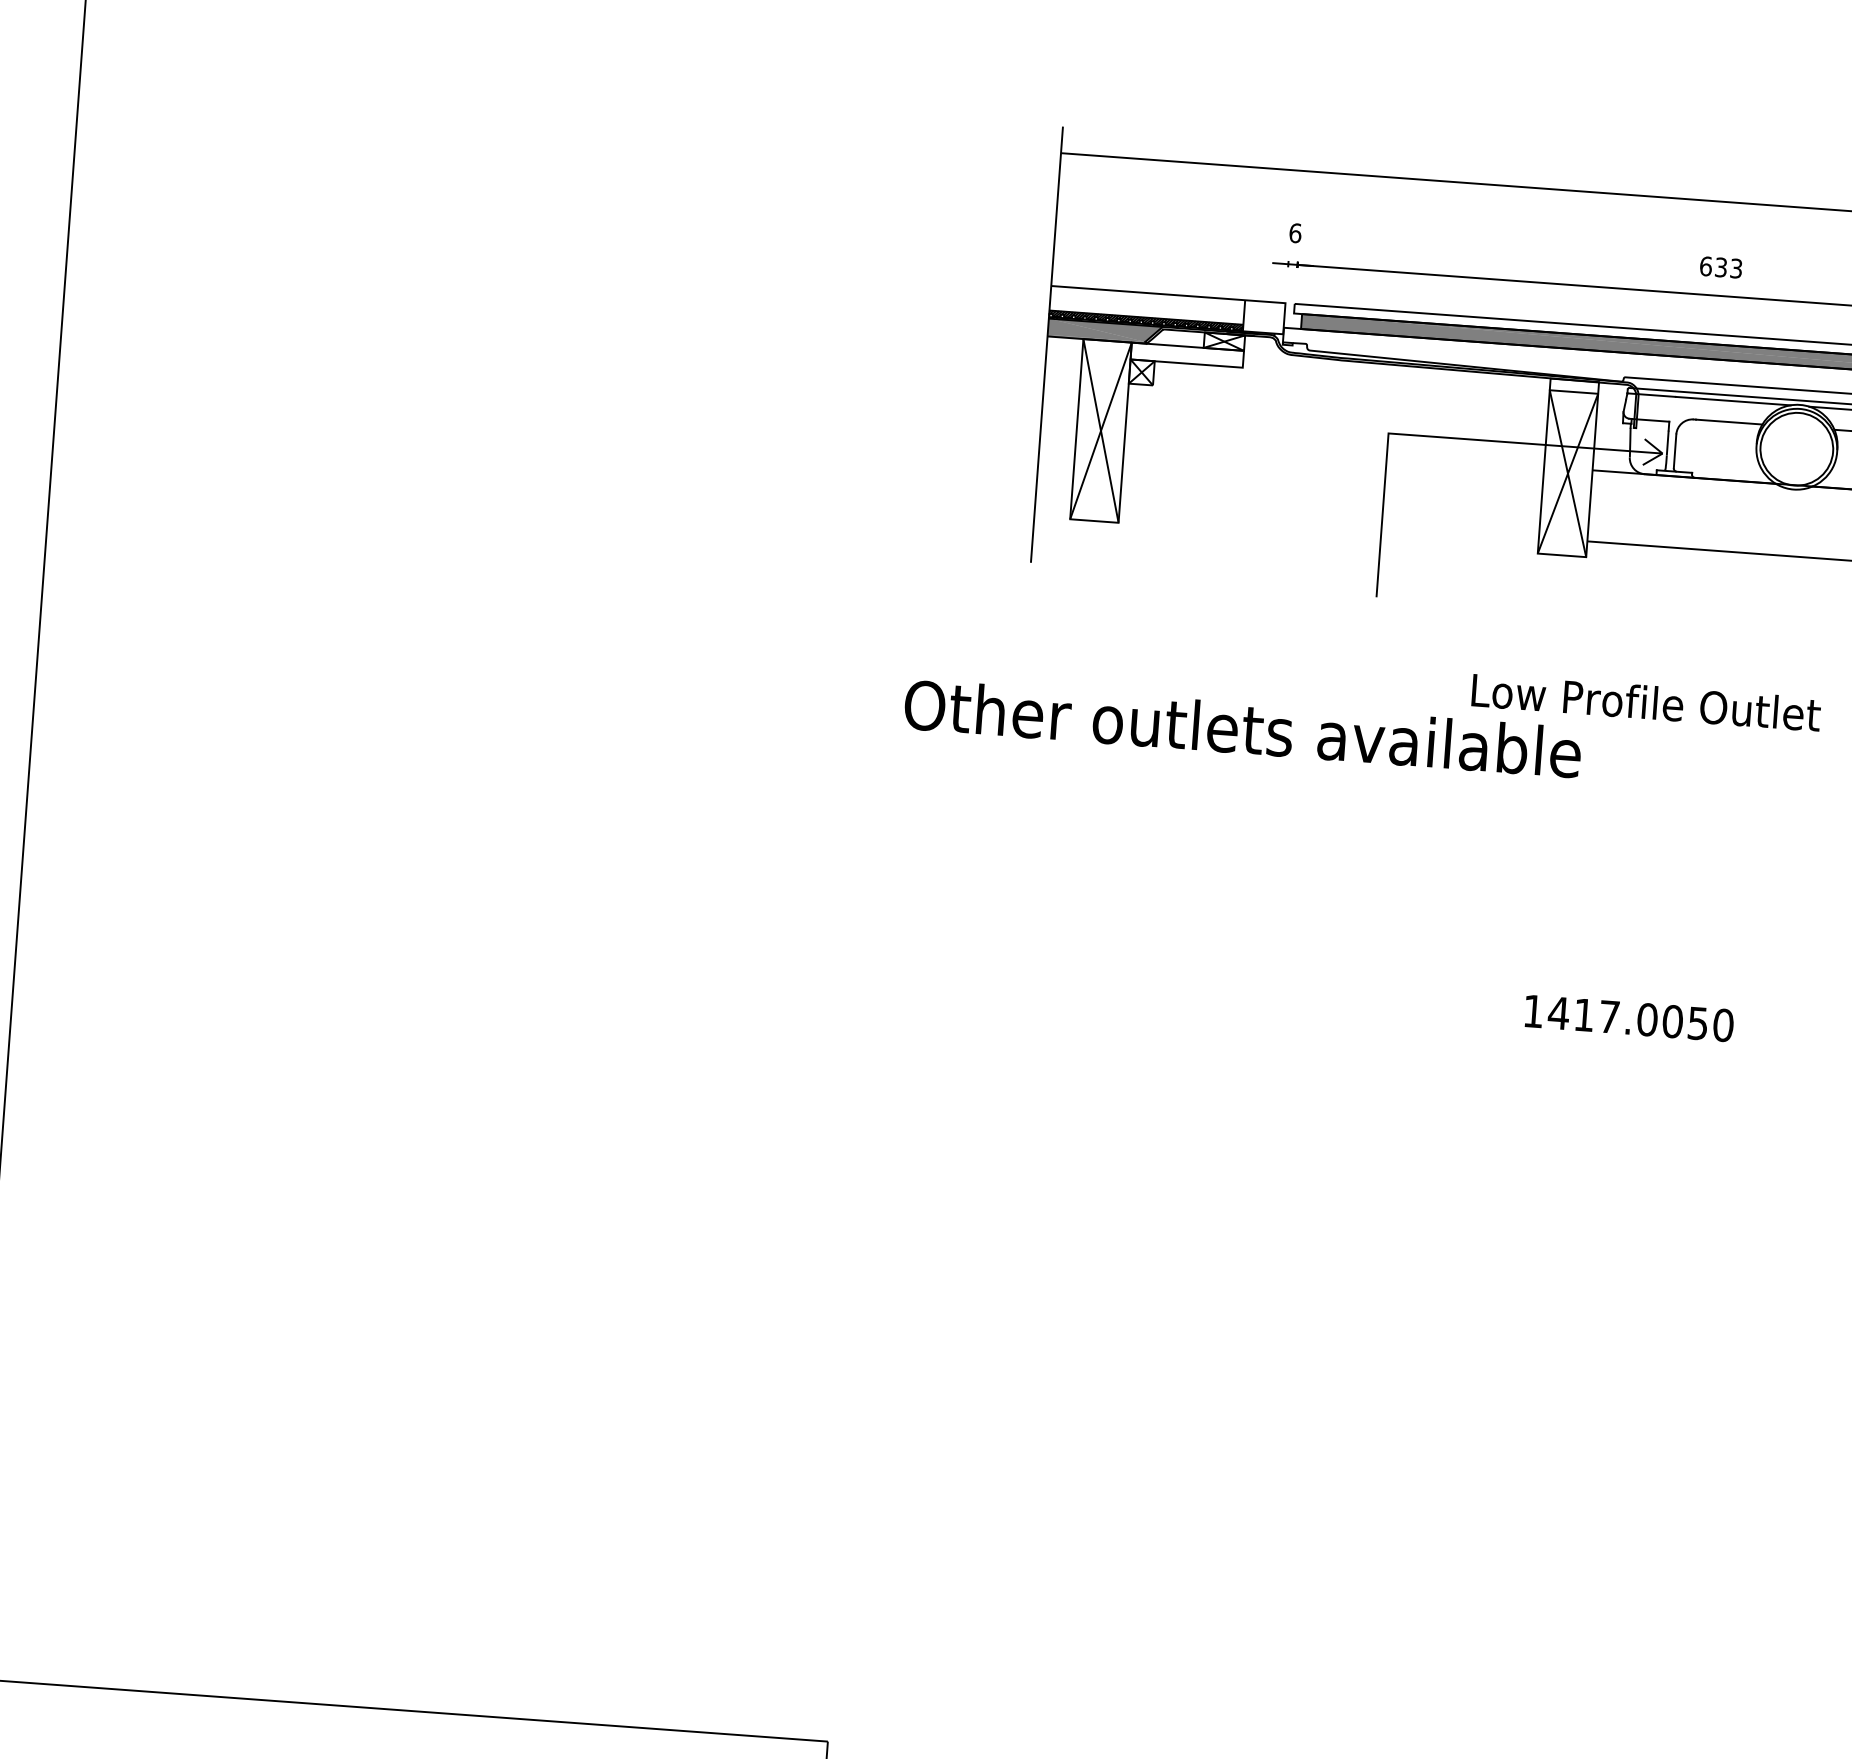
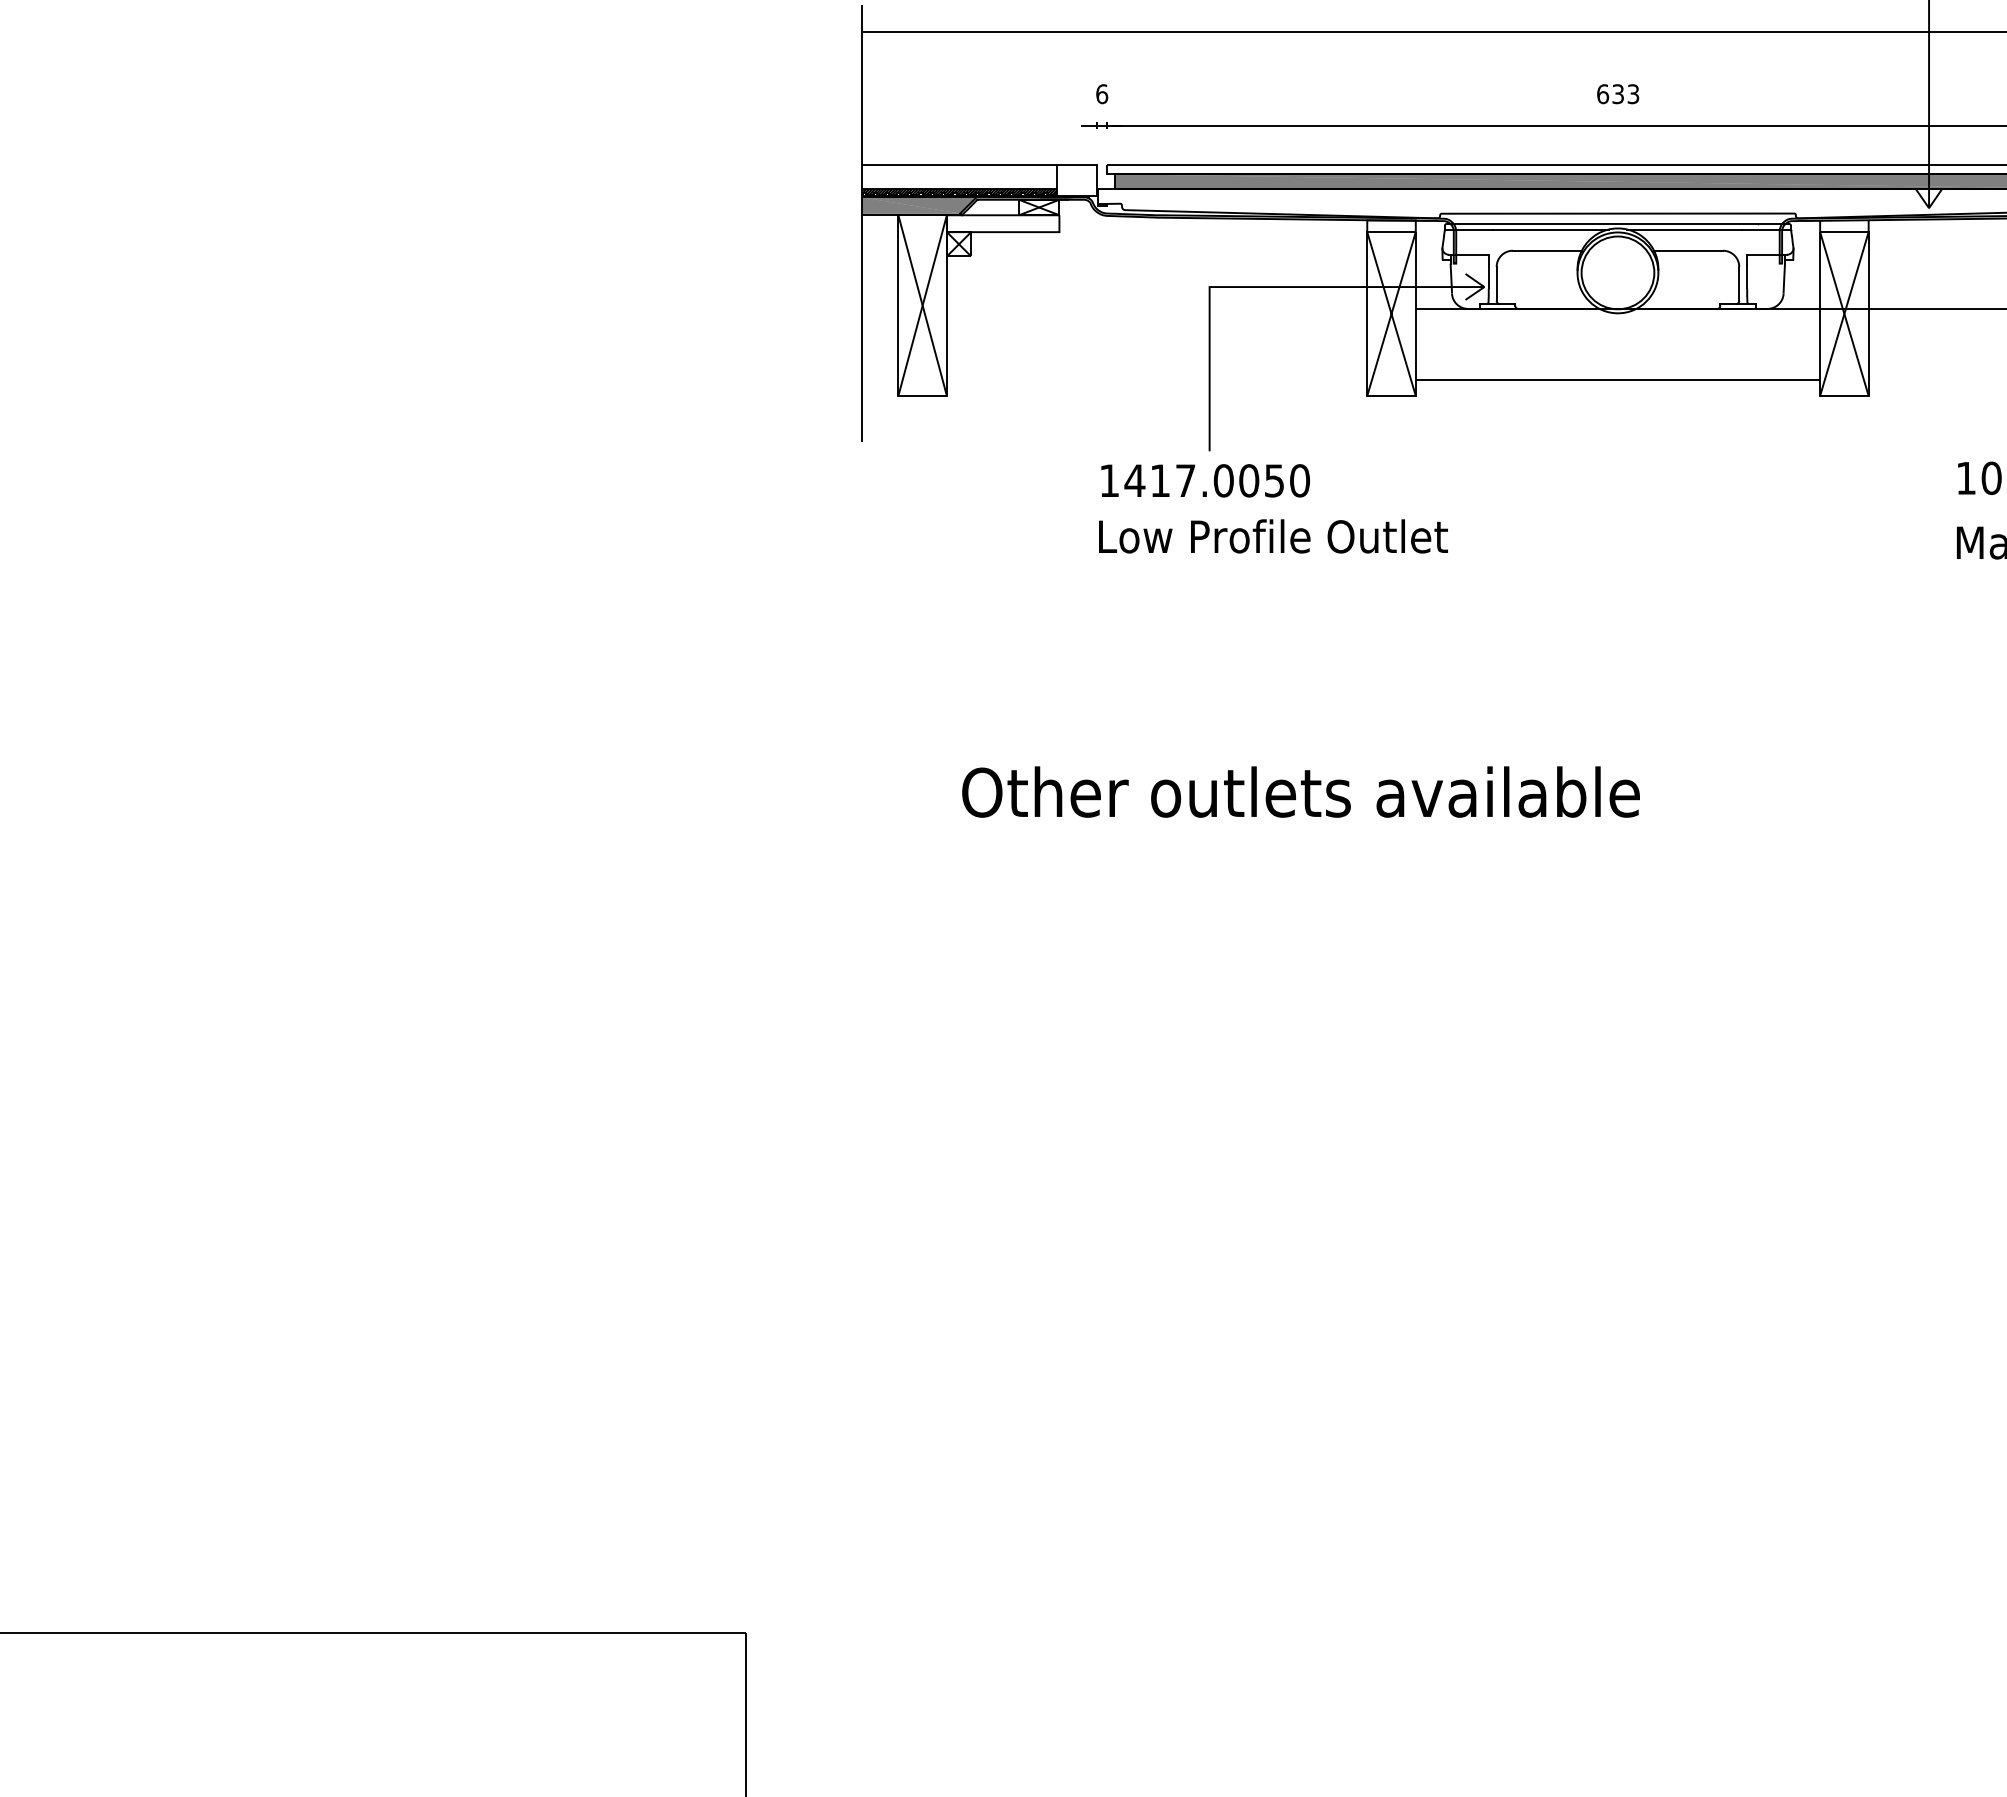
text: (1721, 267) -> (1618, 94), moved
text: (1646, 702) -> (1273, 536), moved
text: (1242, 728) -> (1300, 791), moved
text: (1629, 1018) -> (1205, 480), moved

